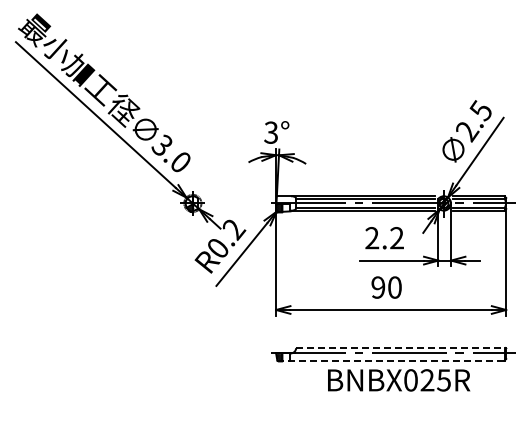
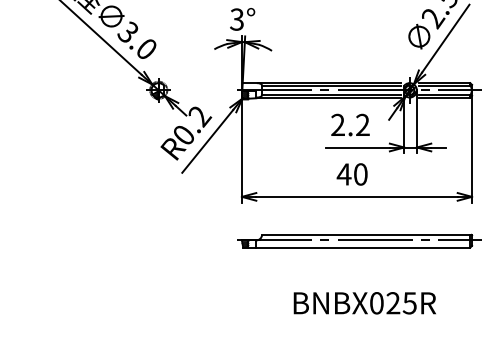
text: (377, 287) -> (343, 174), 90 -> 40
line: (401, 348) -> (367, 235), dashed -> solid
line: (390, 360) -> (356, 247), dashed -> solid
text: (399, 380) -> (365, 303), moved

